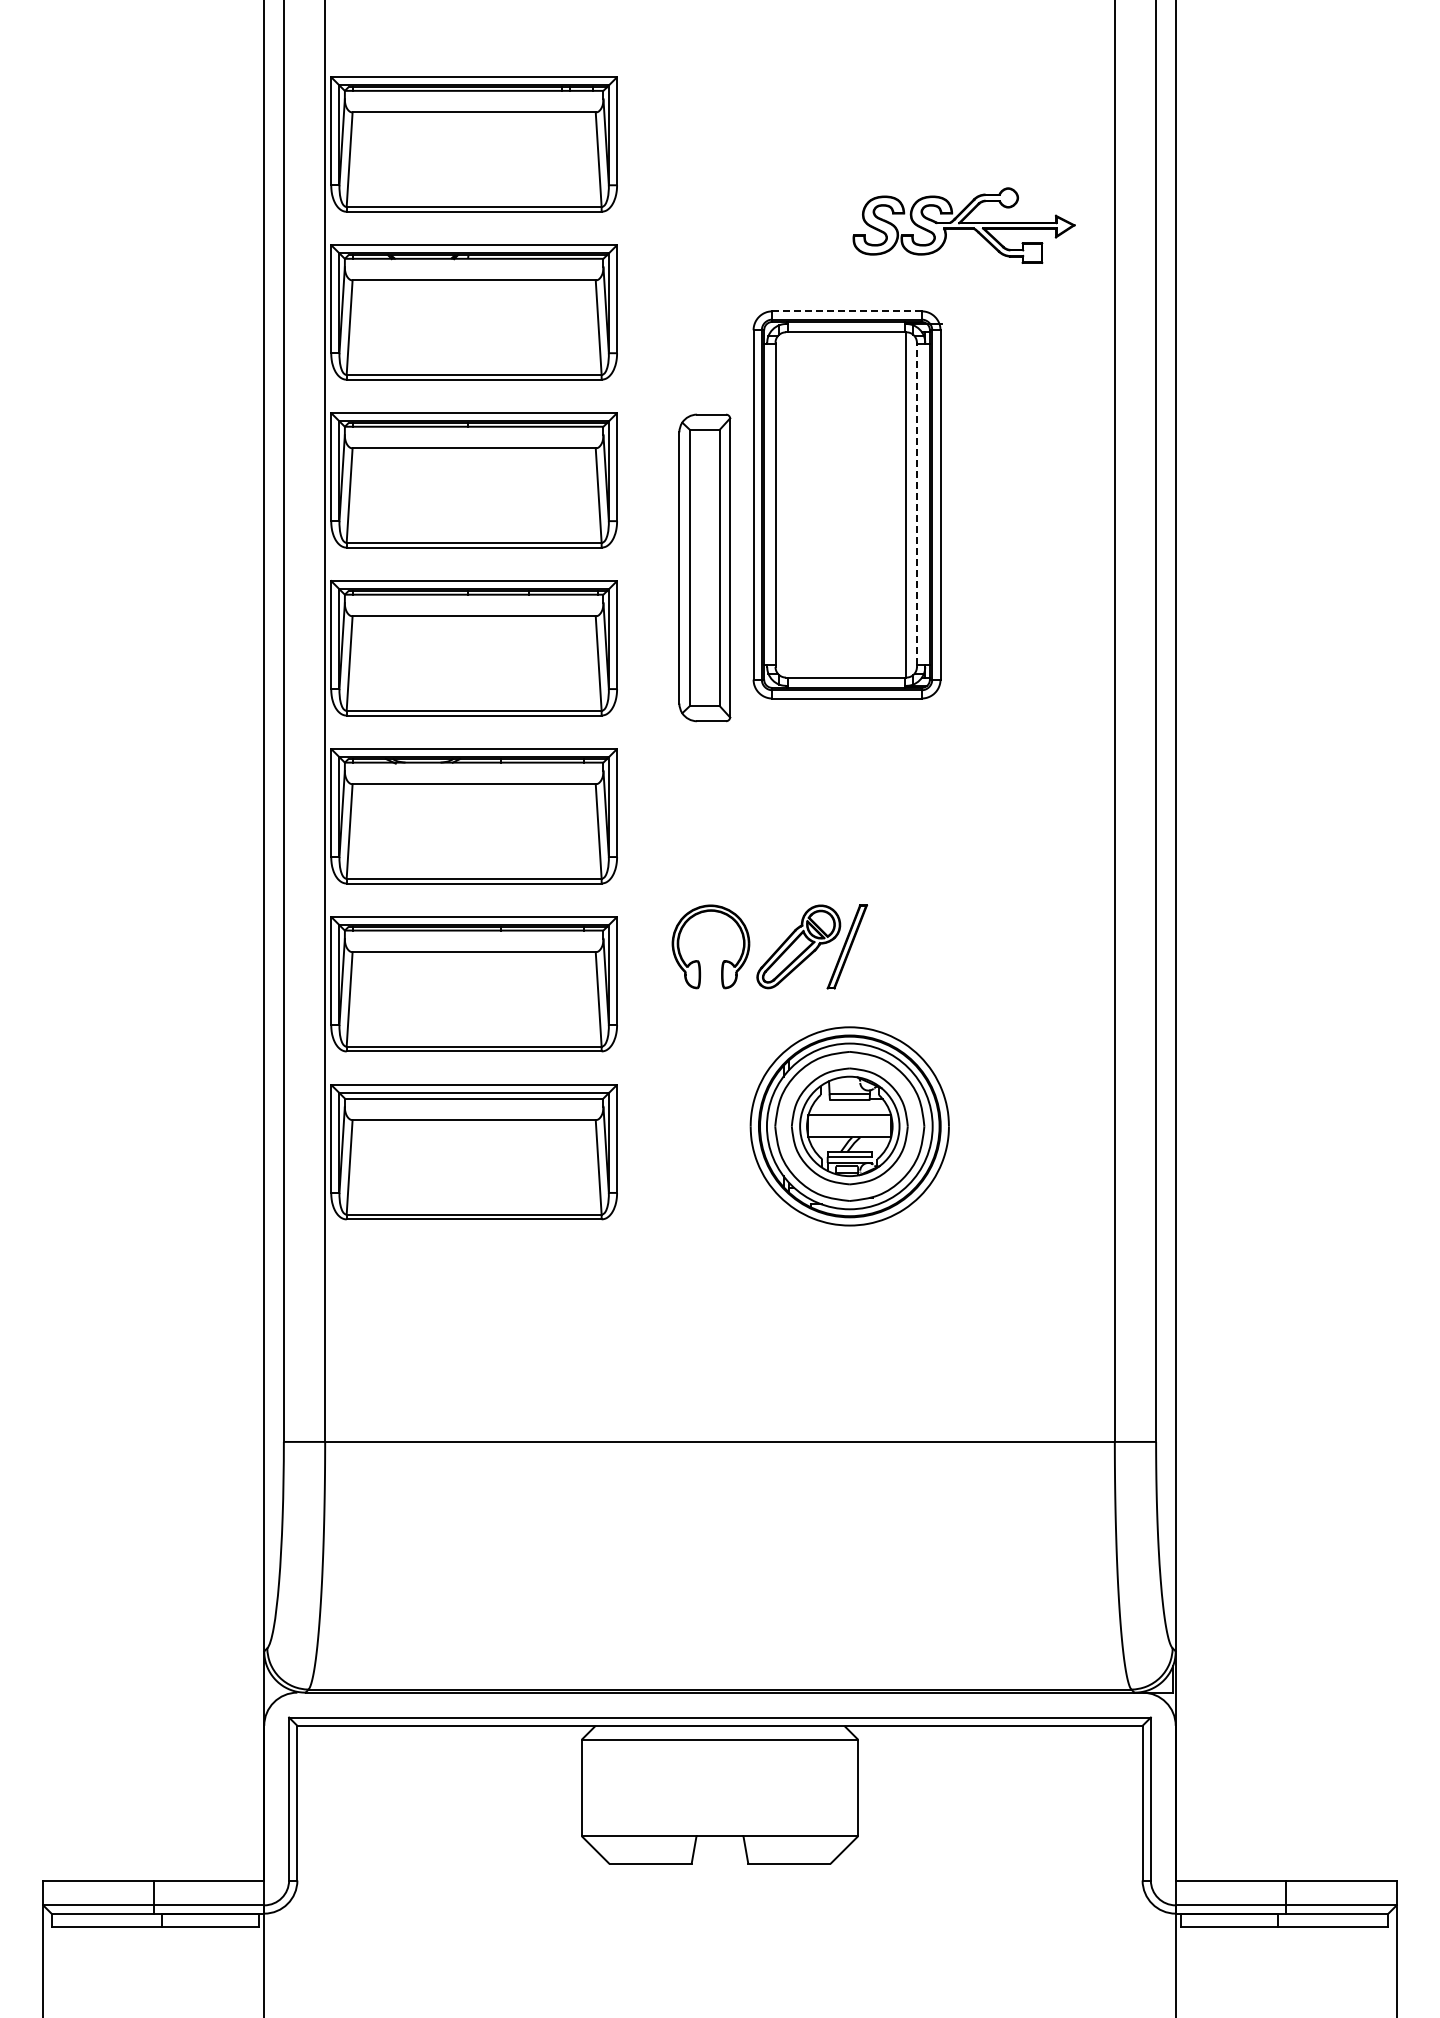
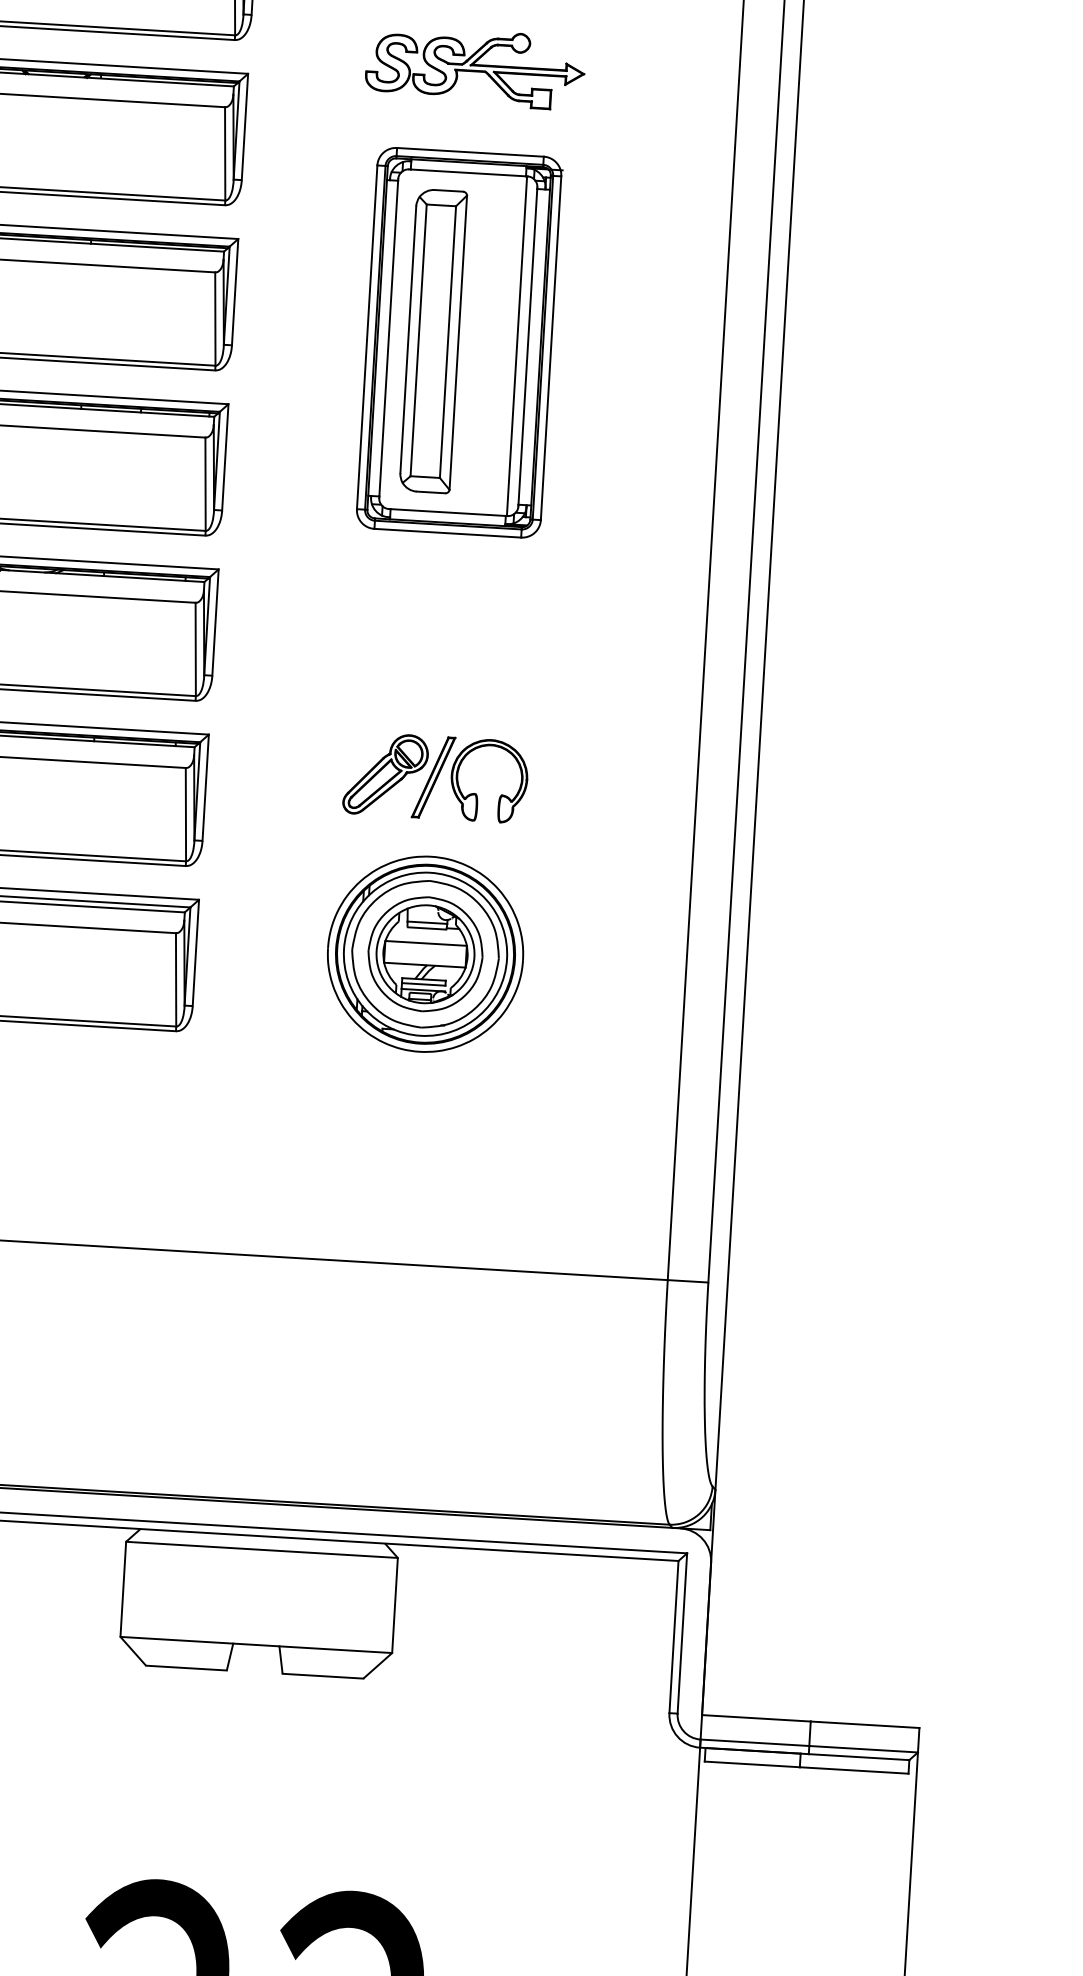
part: (963, 225) -> (474, 67), moved
line: (847, 311) -> (470, 152), dashed -> solid
line: (916, 504) -> (527, 346), dashed -> solid
part: (704, 567) -> (433, 340), moved
part: (698, 960) -> (476, 793), moved

